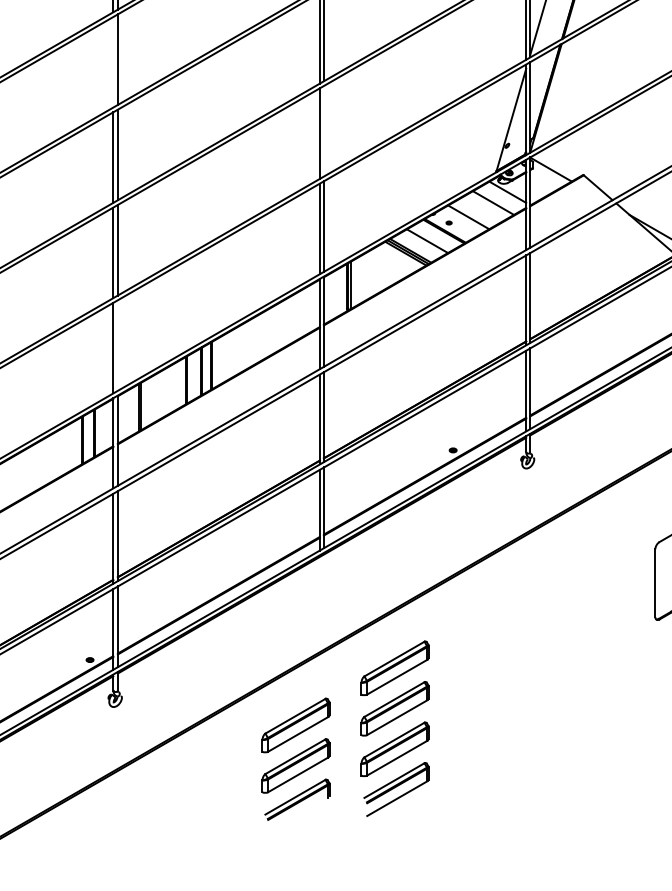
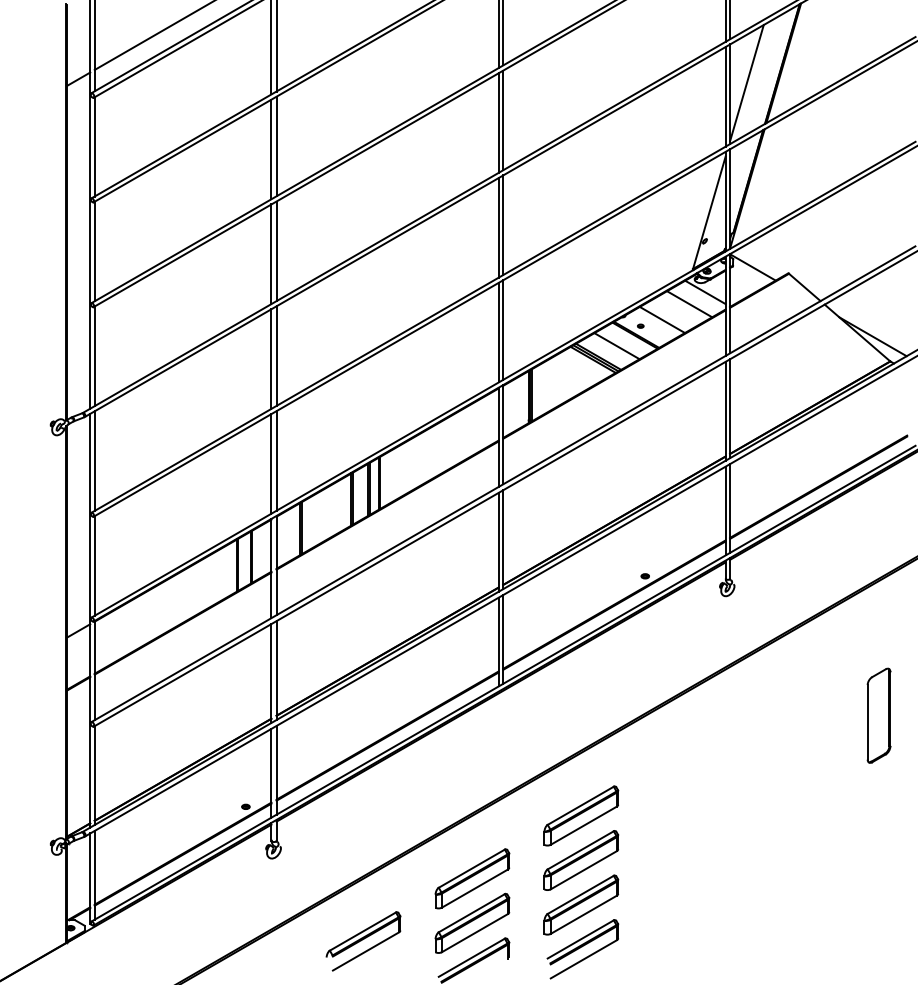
line: (113, 62) -> (271, 149), added
line: (324, 131) -> (503, 225), added
line: (117, 345) -> (276, 460), added
part: (196, 782) -> (363, 941), added

